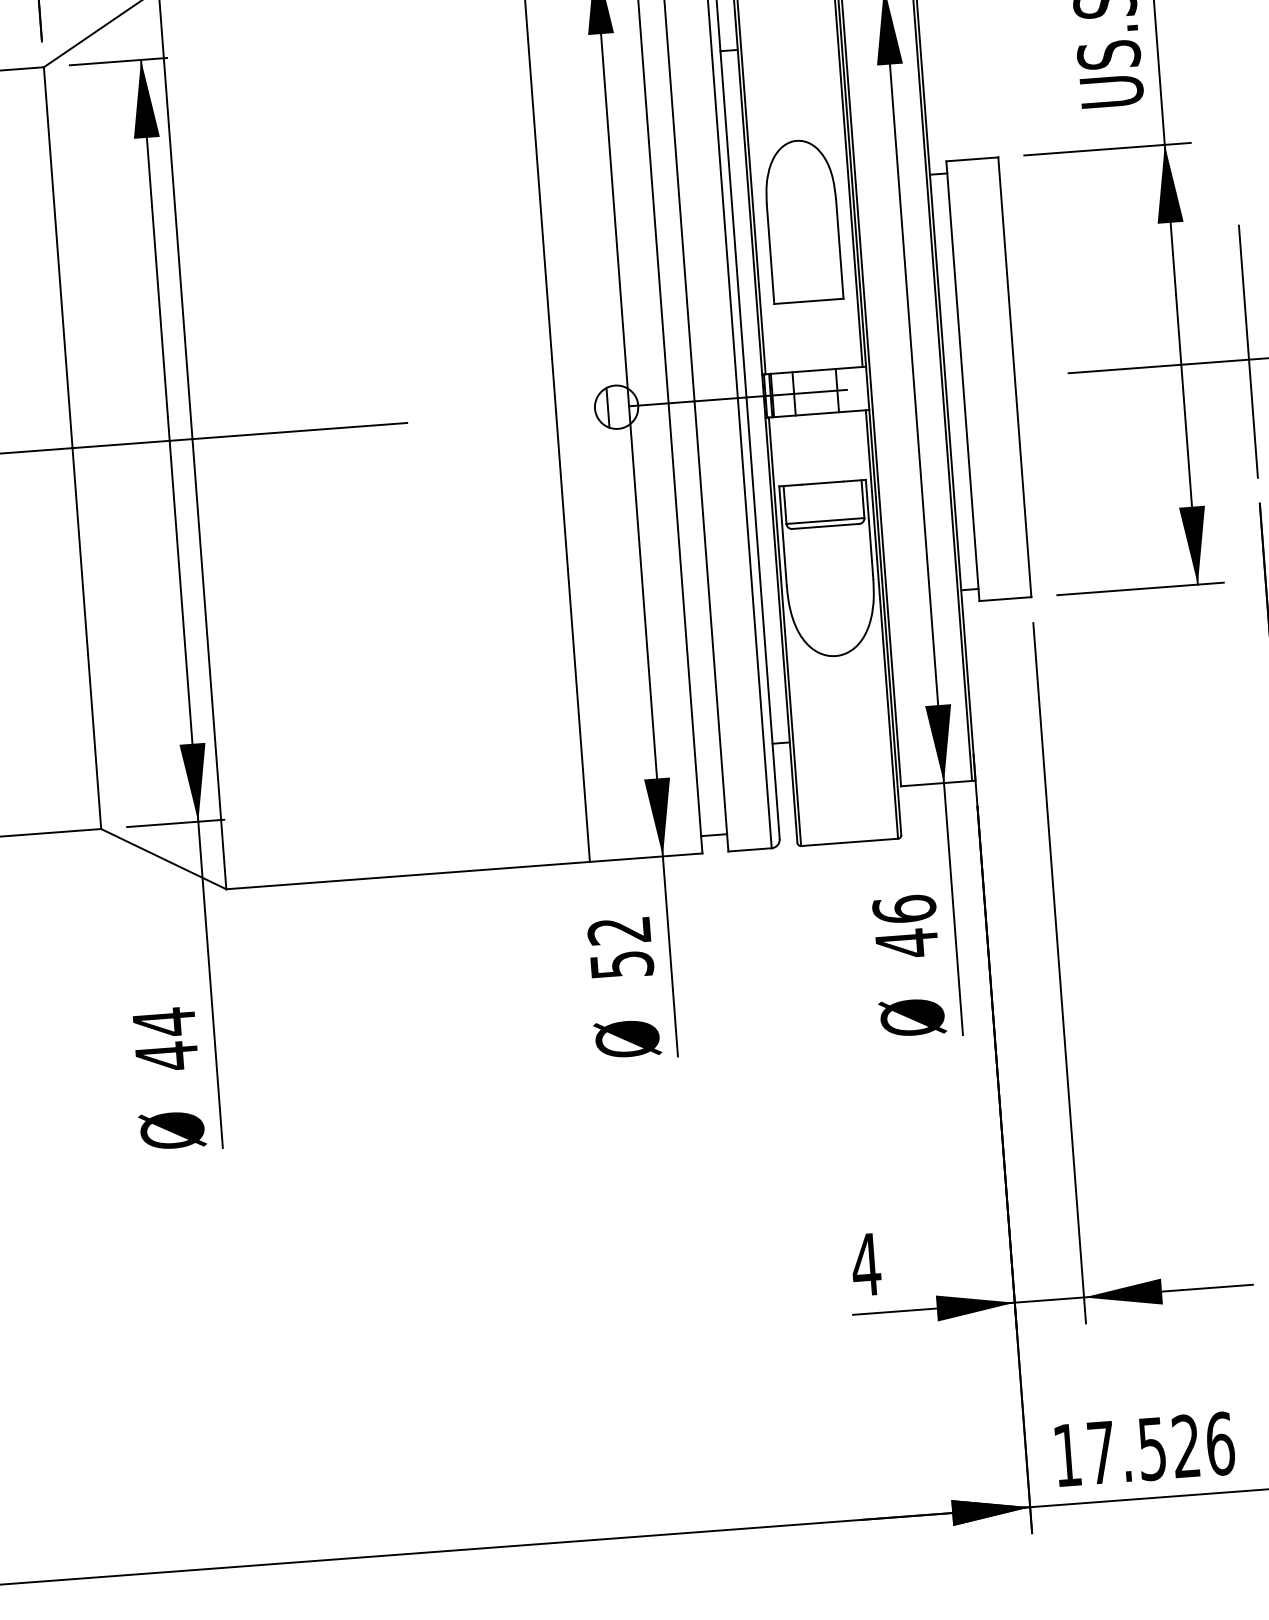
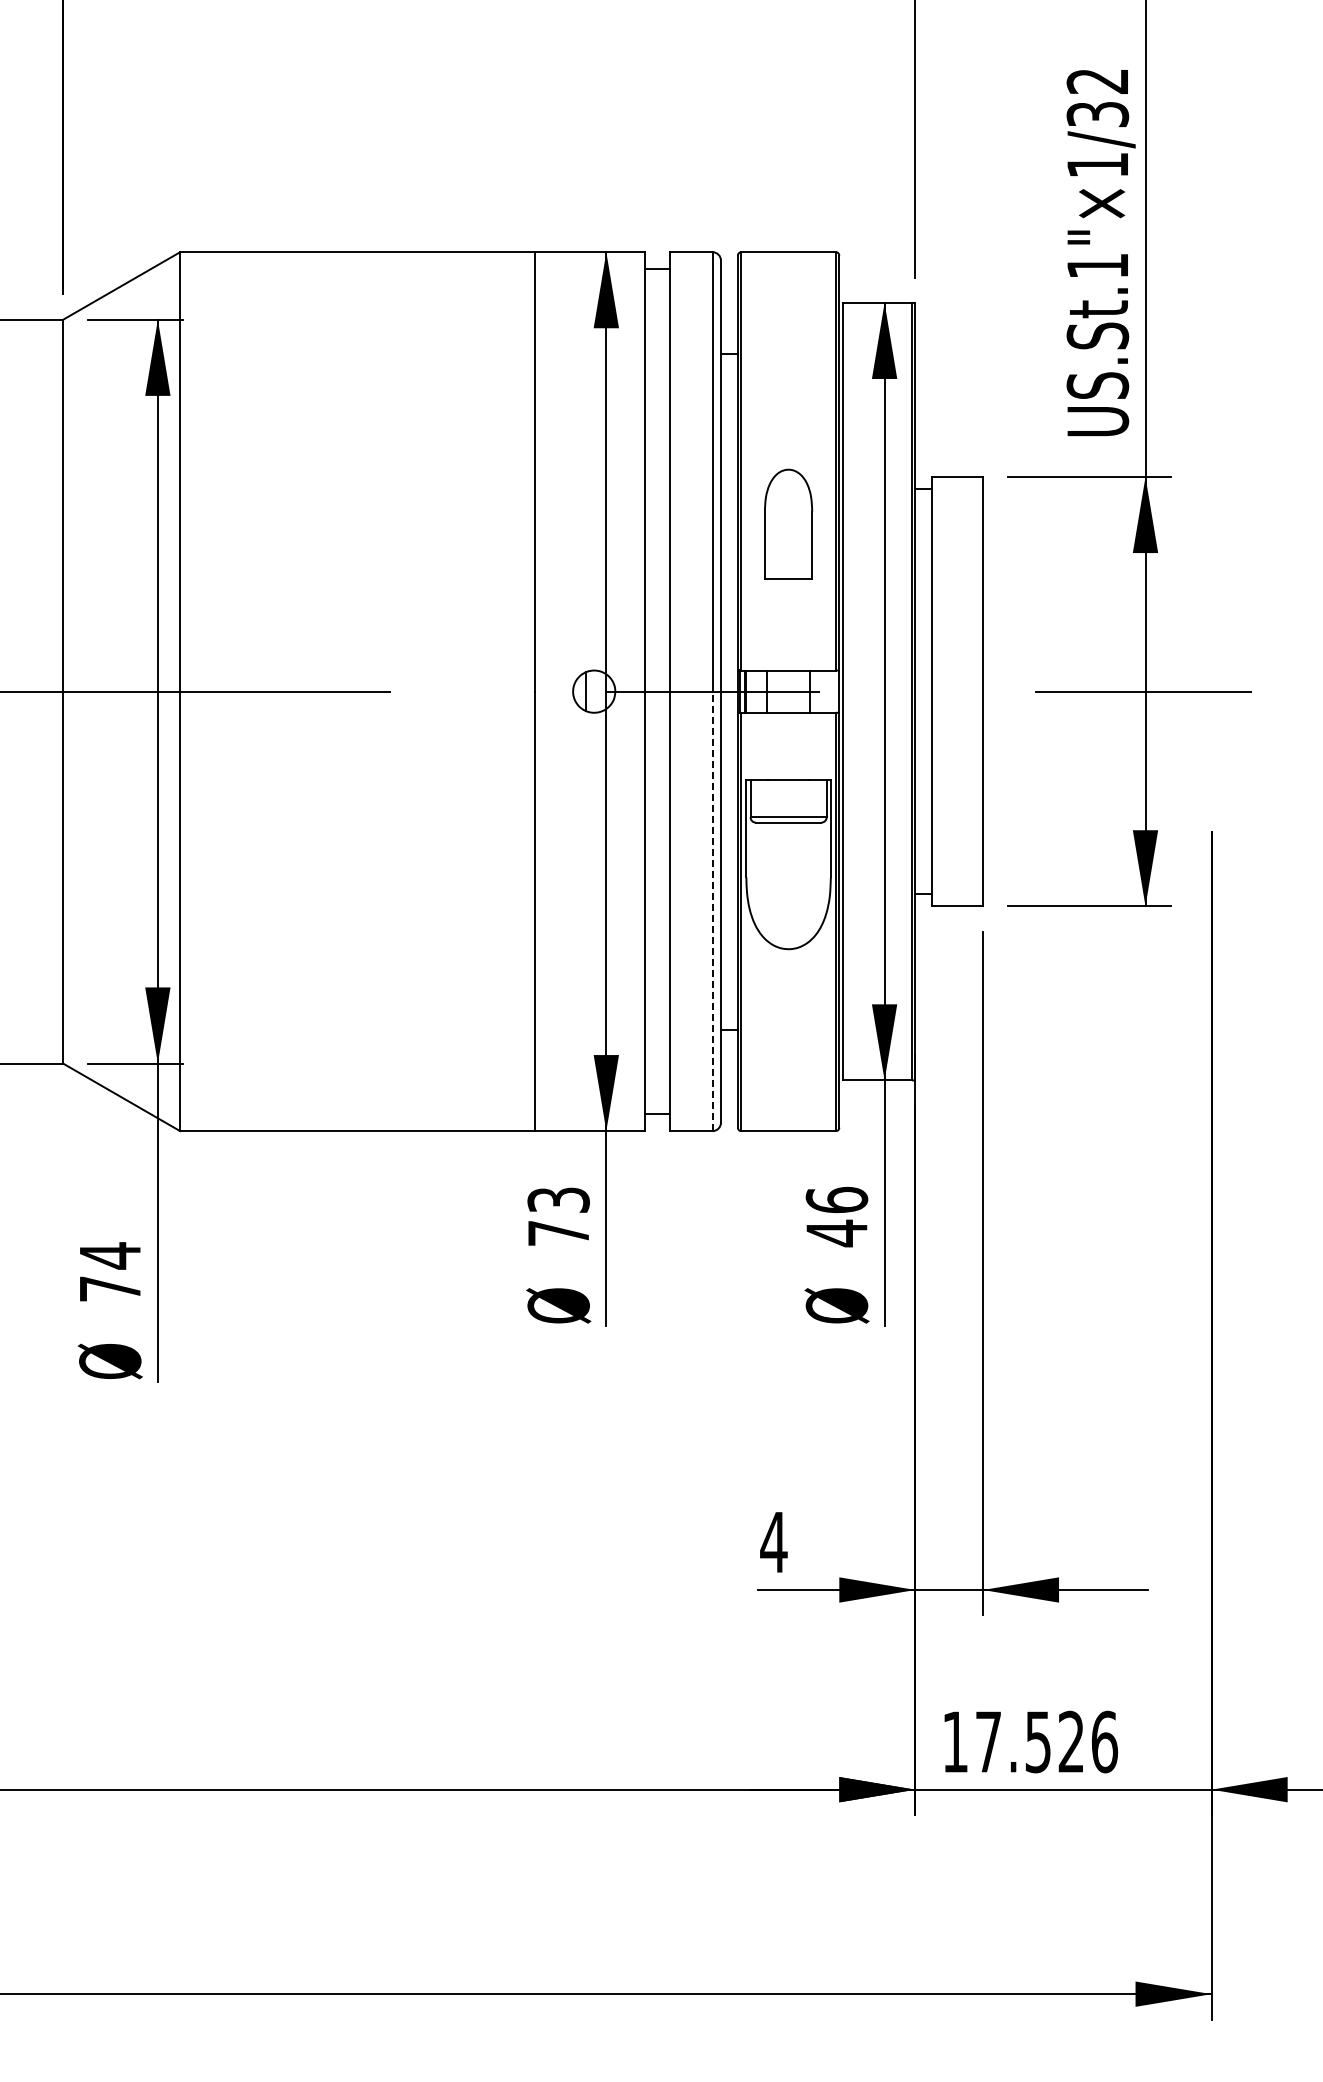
part: (802, 221) -> (788, 524), size x0.7
line: (1248, 351) -> (1211, 683), removed
line: (754, 623) -> (712, 911), solid -> dashed
text: (620, 947) -> (558, 1216), 52 -> 73
text: (167, 1055) -> (110, 1288), 44 -> 74

